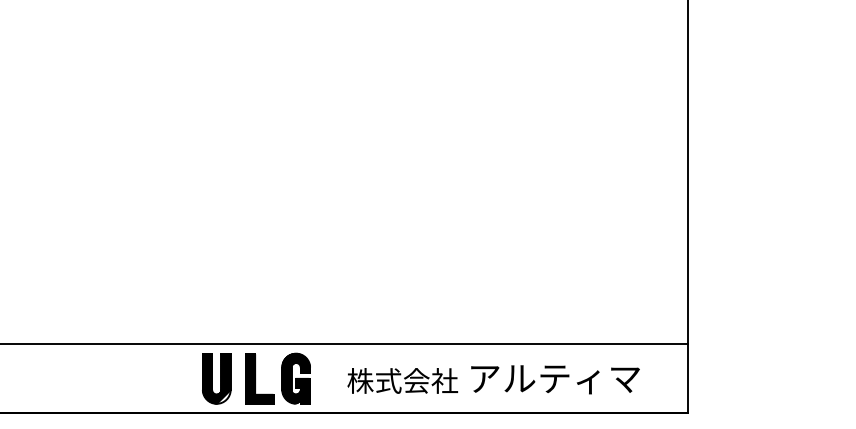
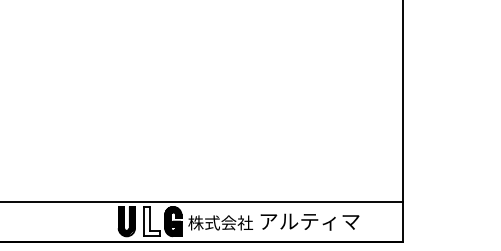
hatch: (260, 378) -> (152, 221), removed
text: (492, 378) -> (273, 221), moved

